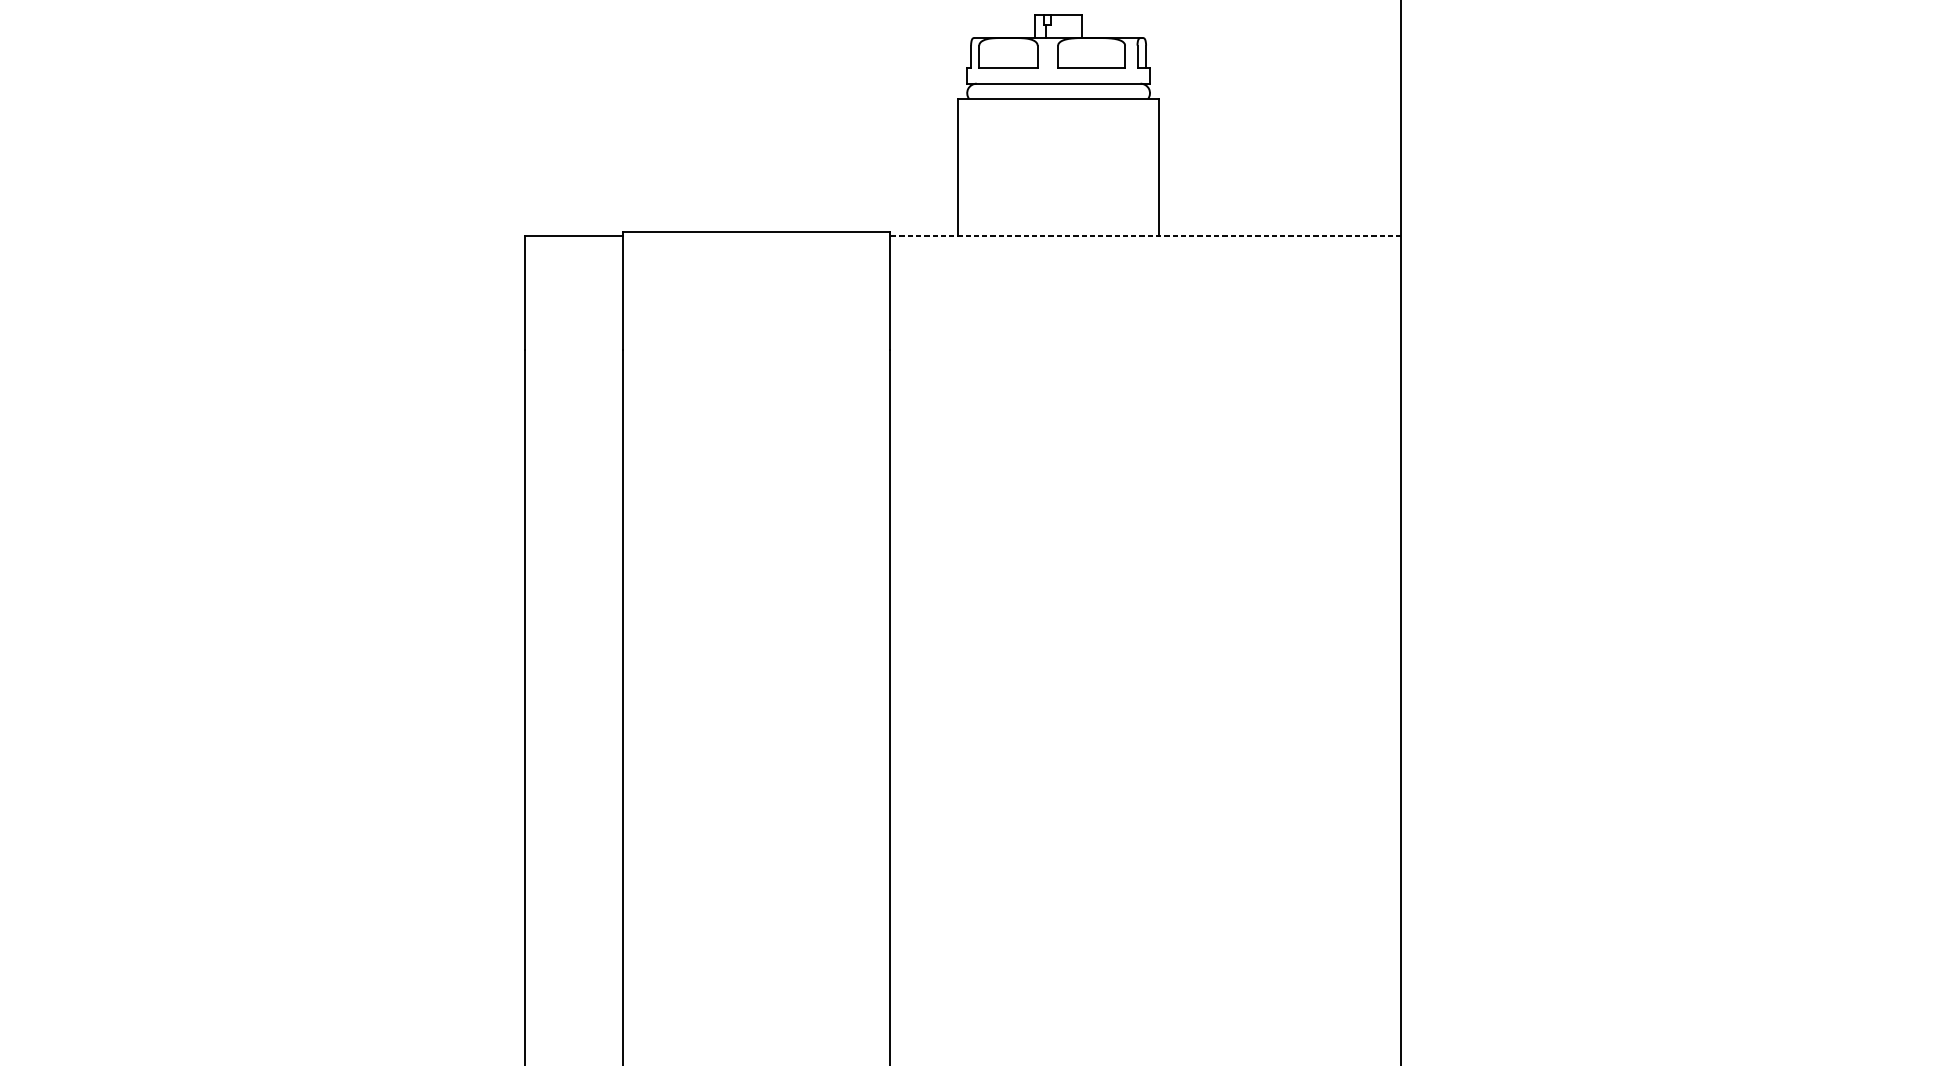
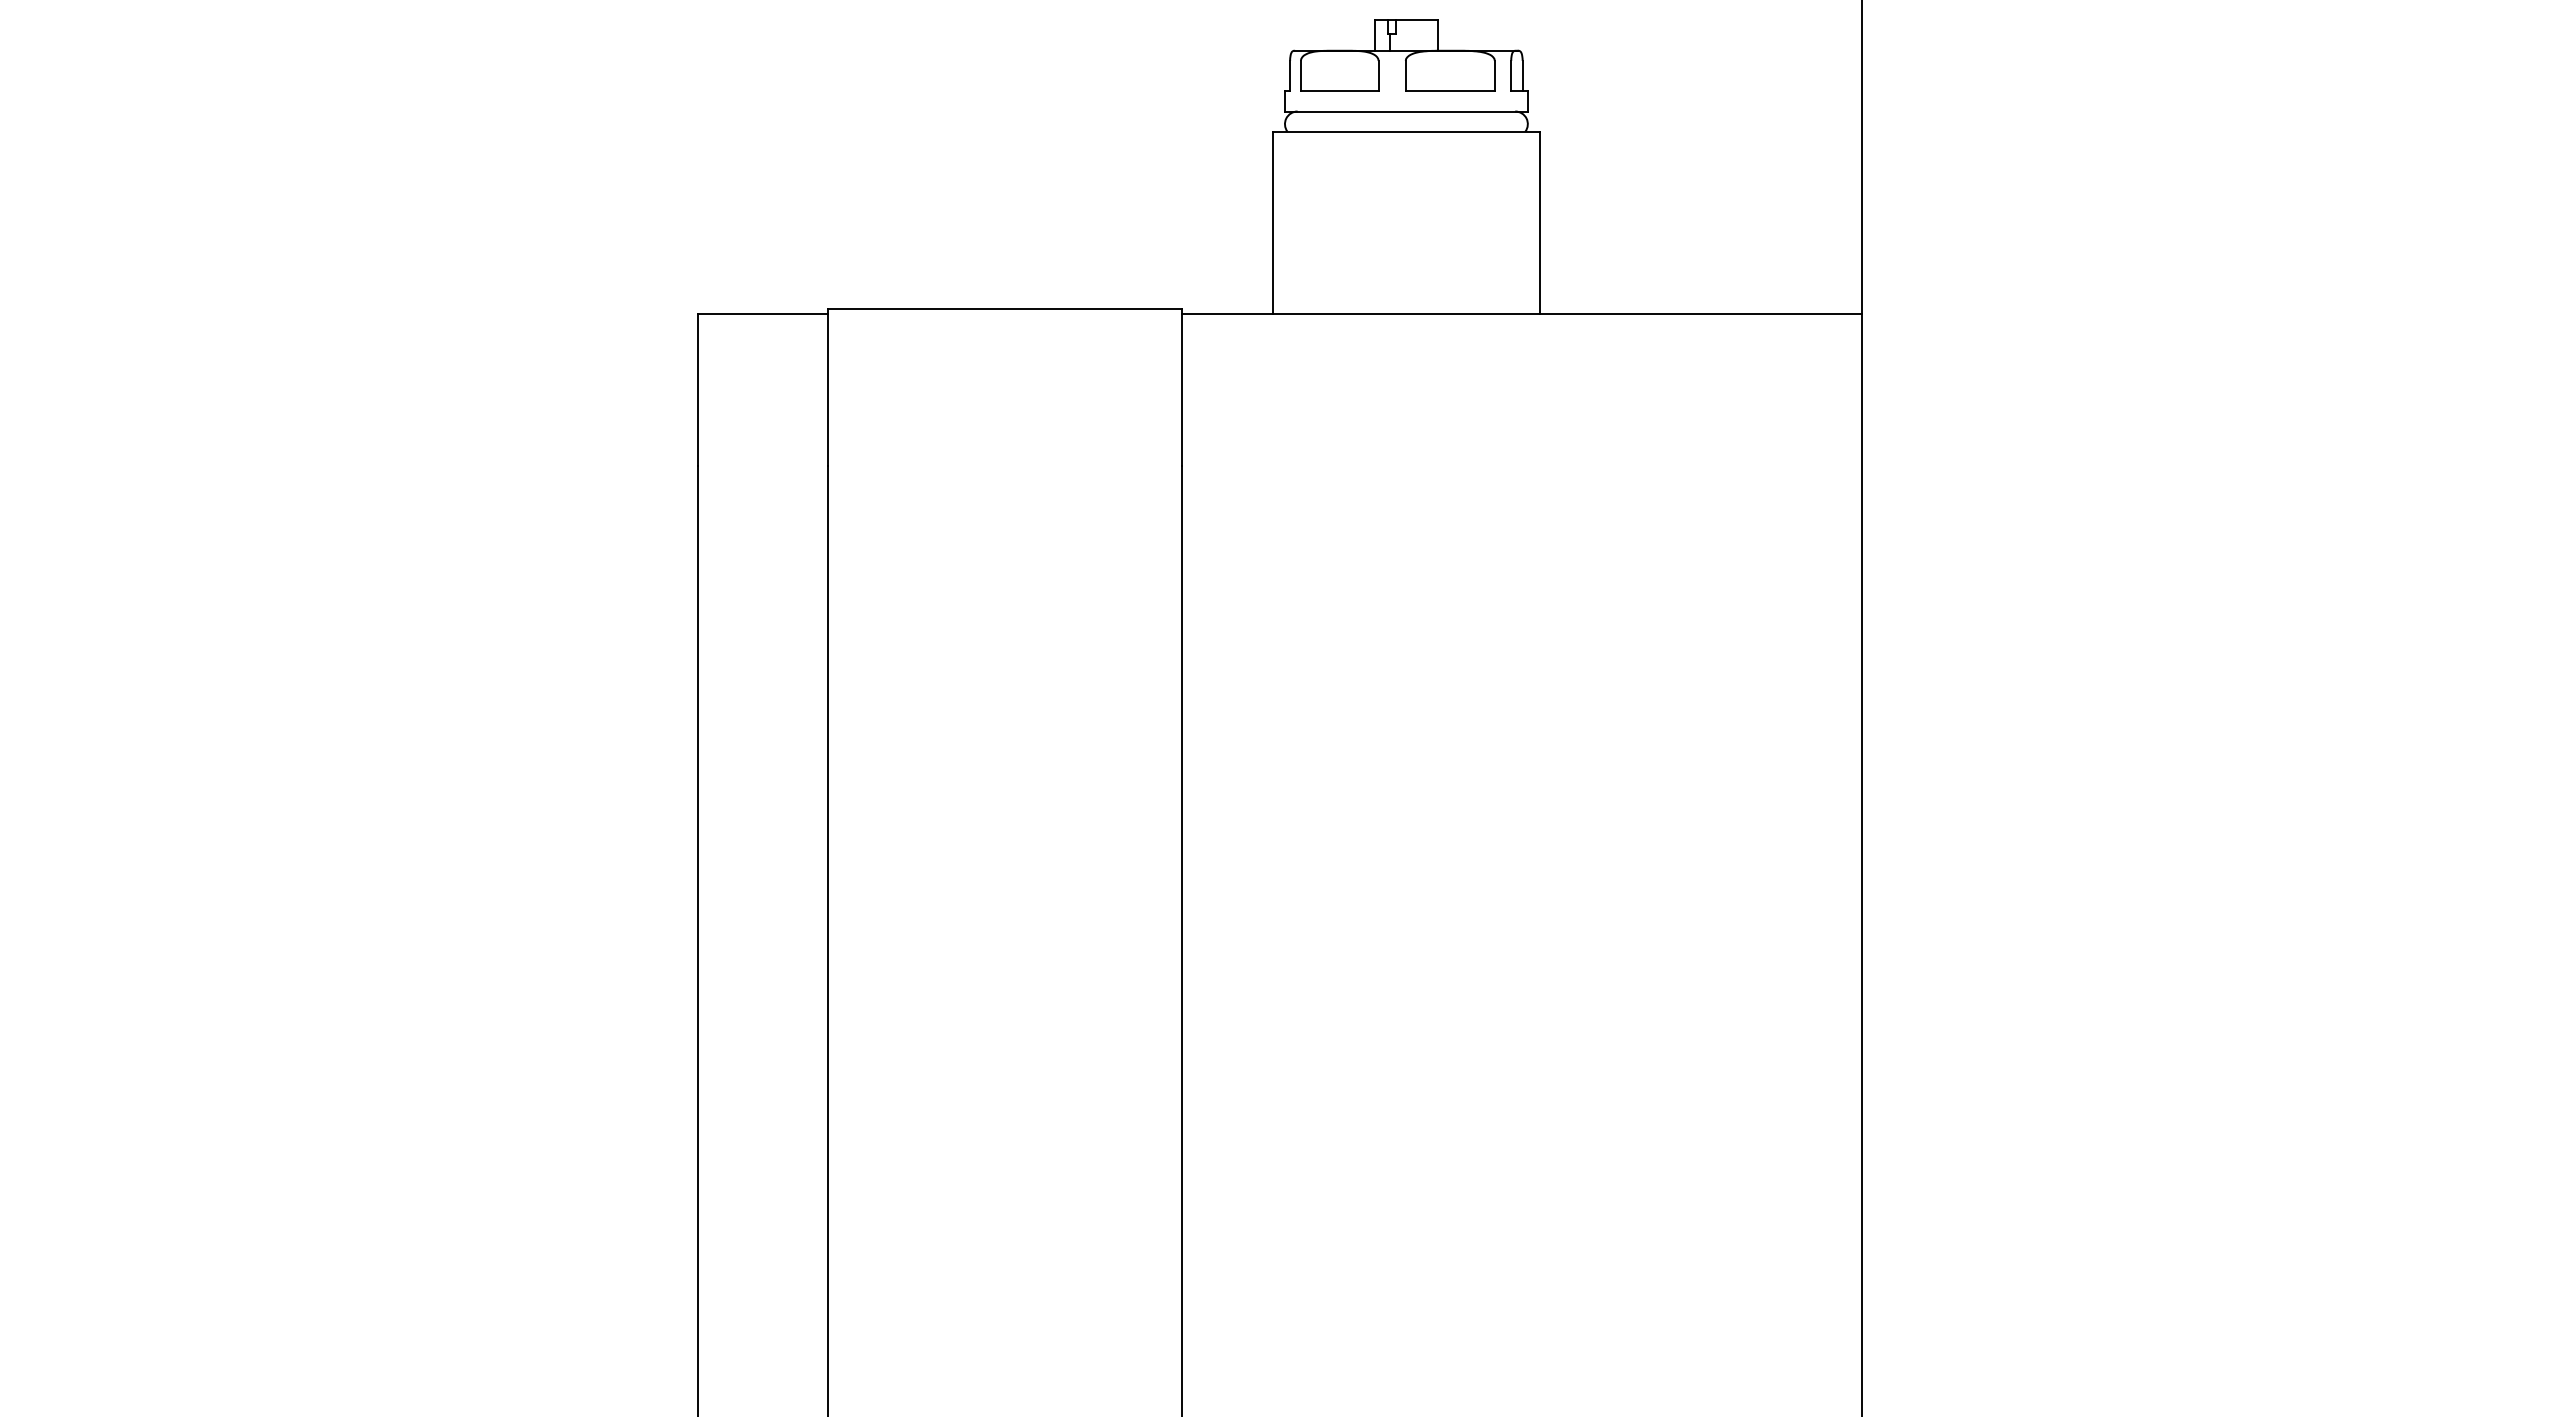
line: (1145, 235) -> (1522, 313), dashed -> solid

